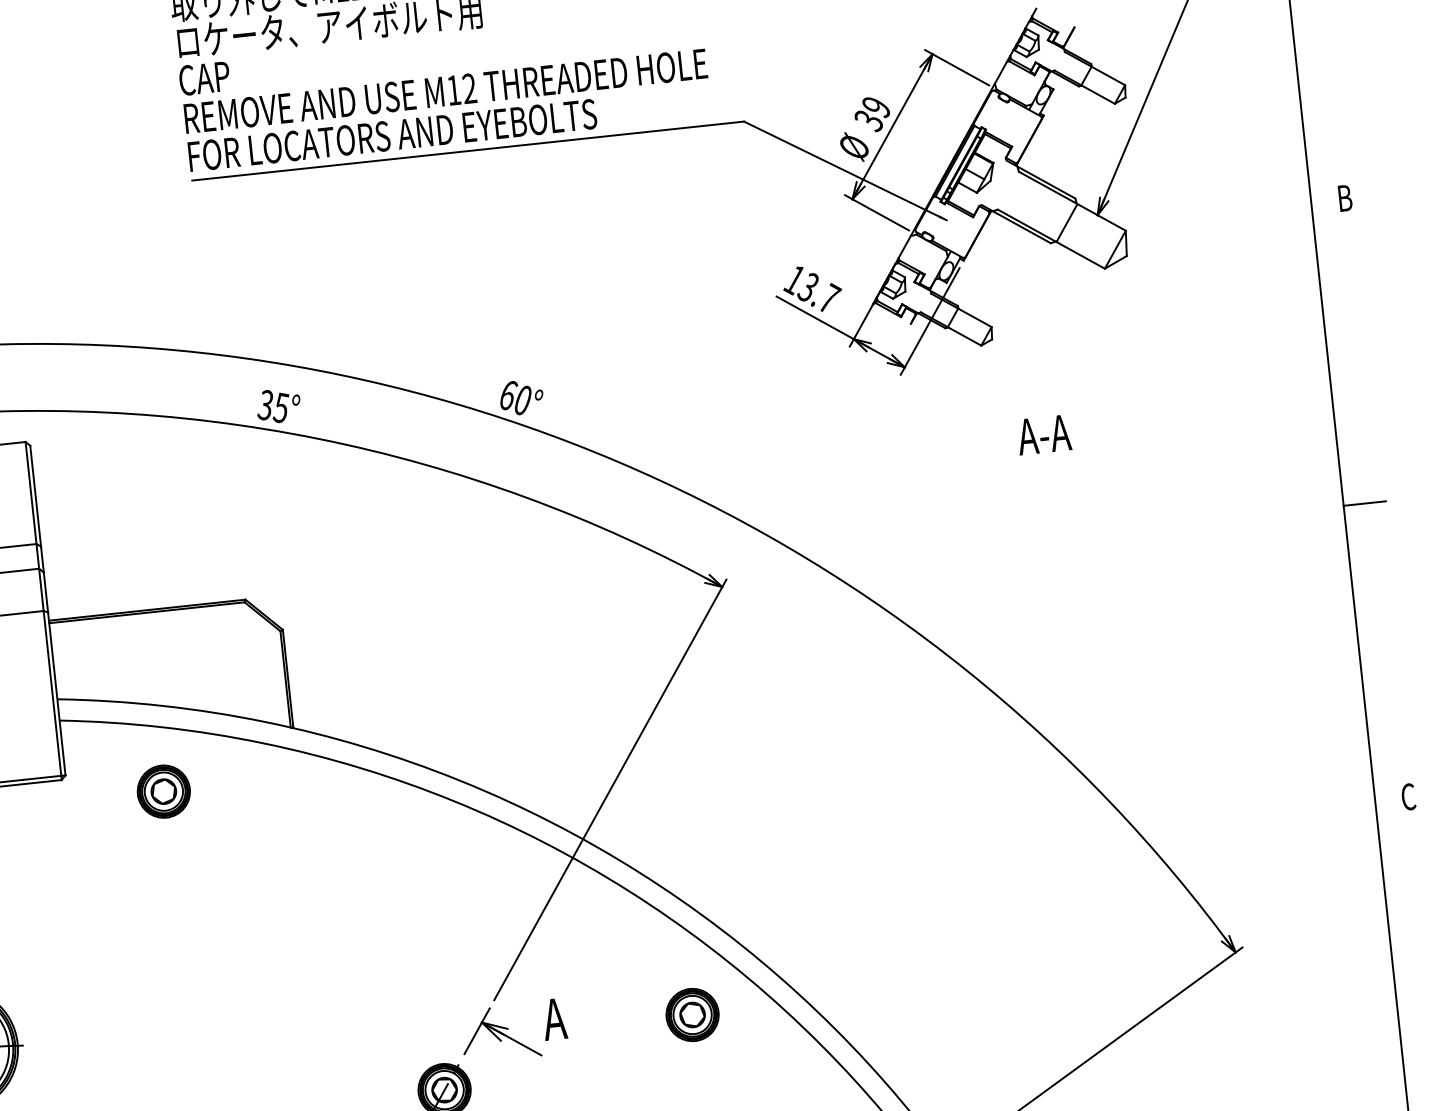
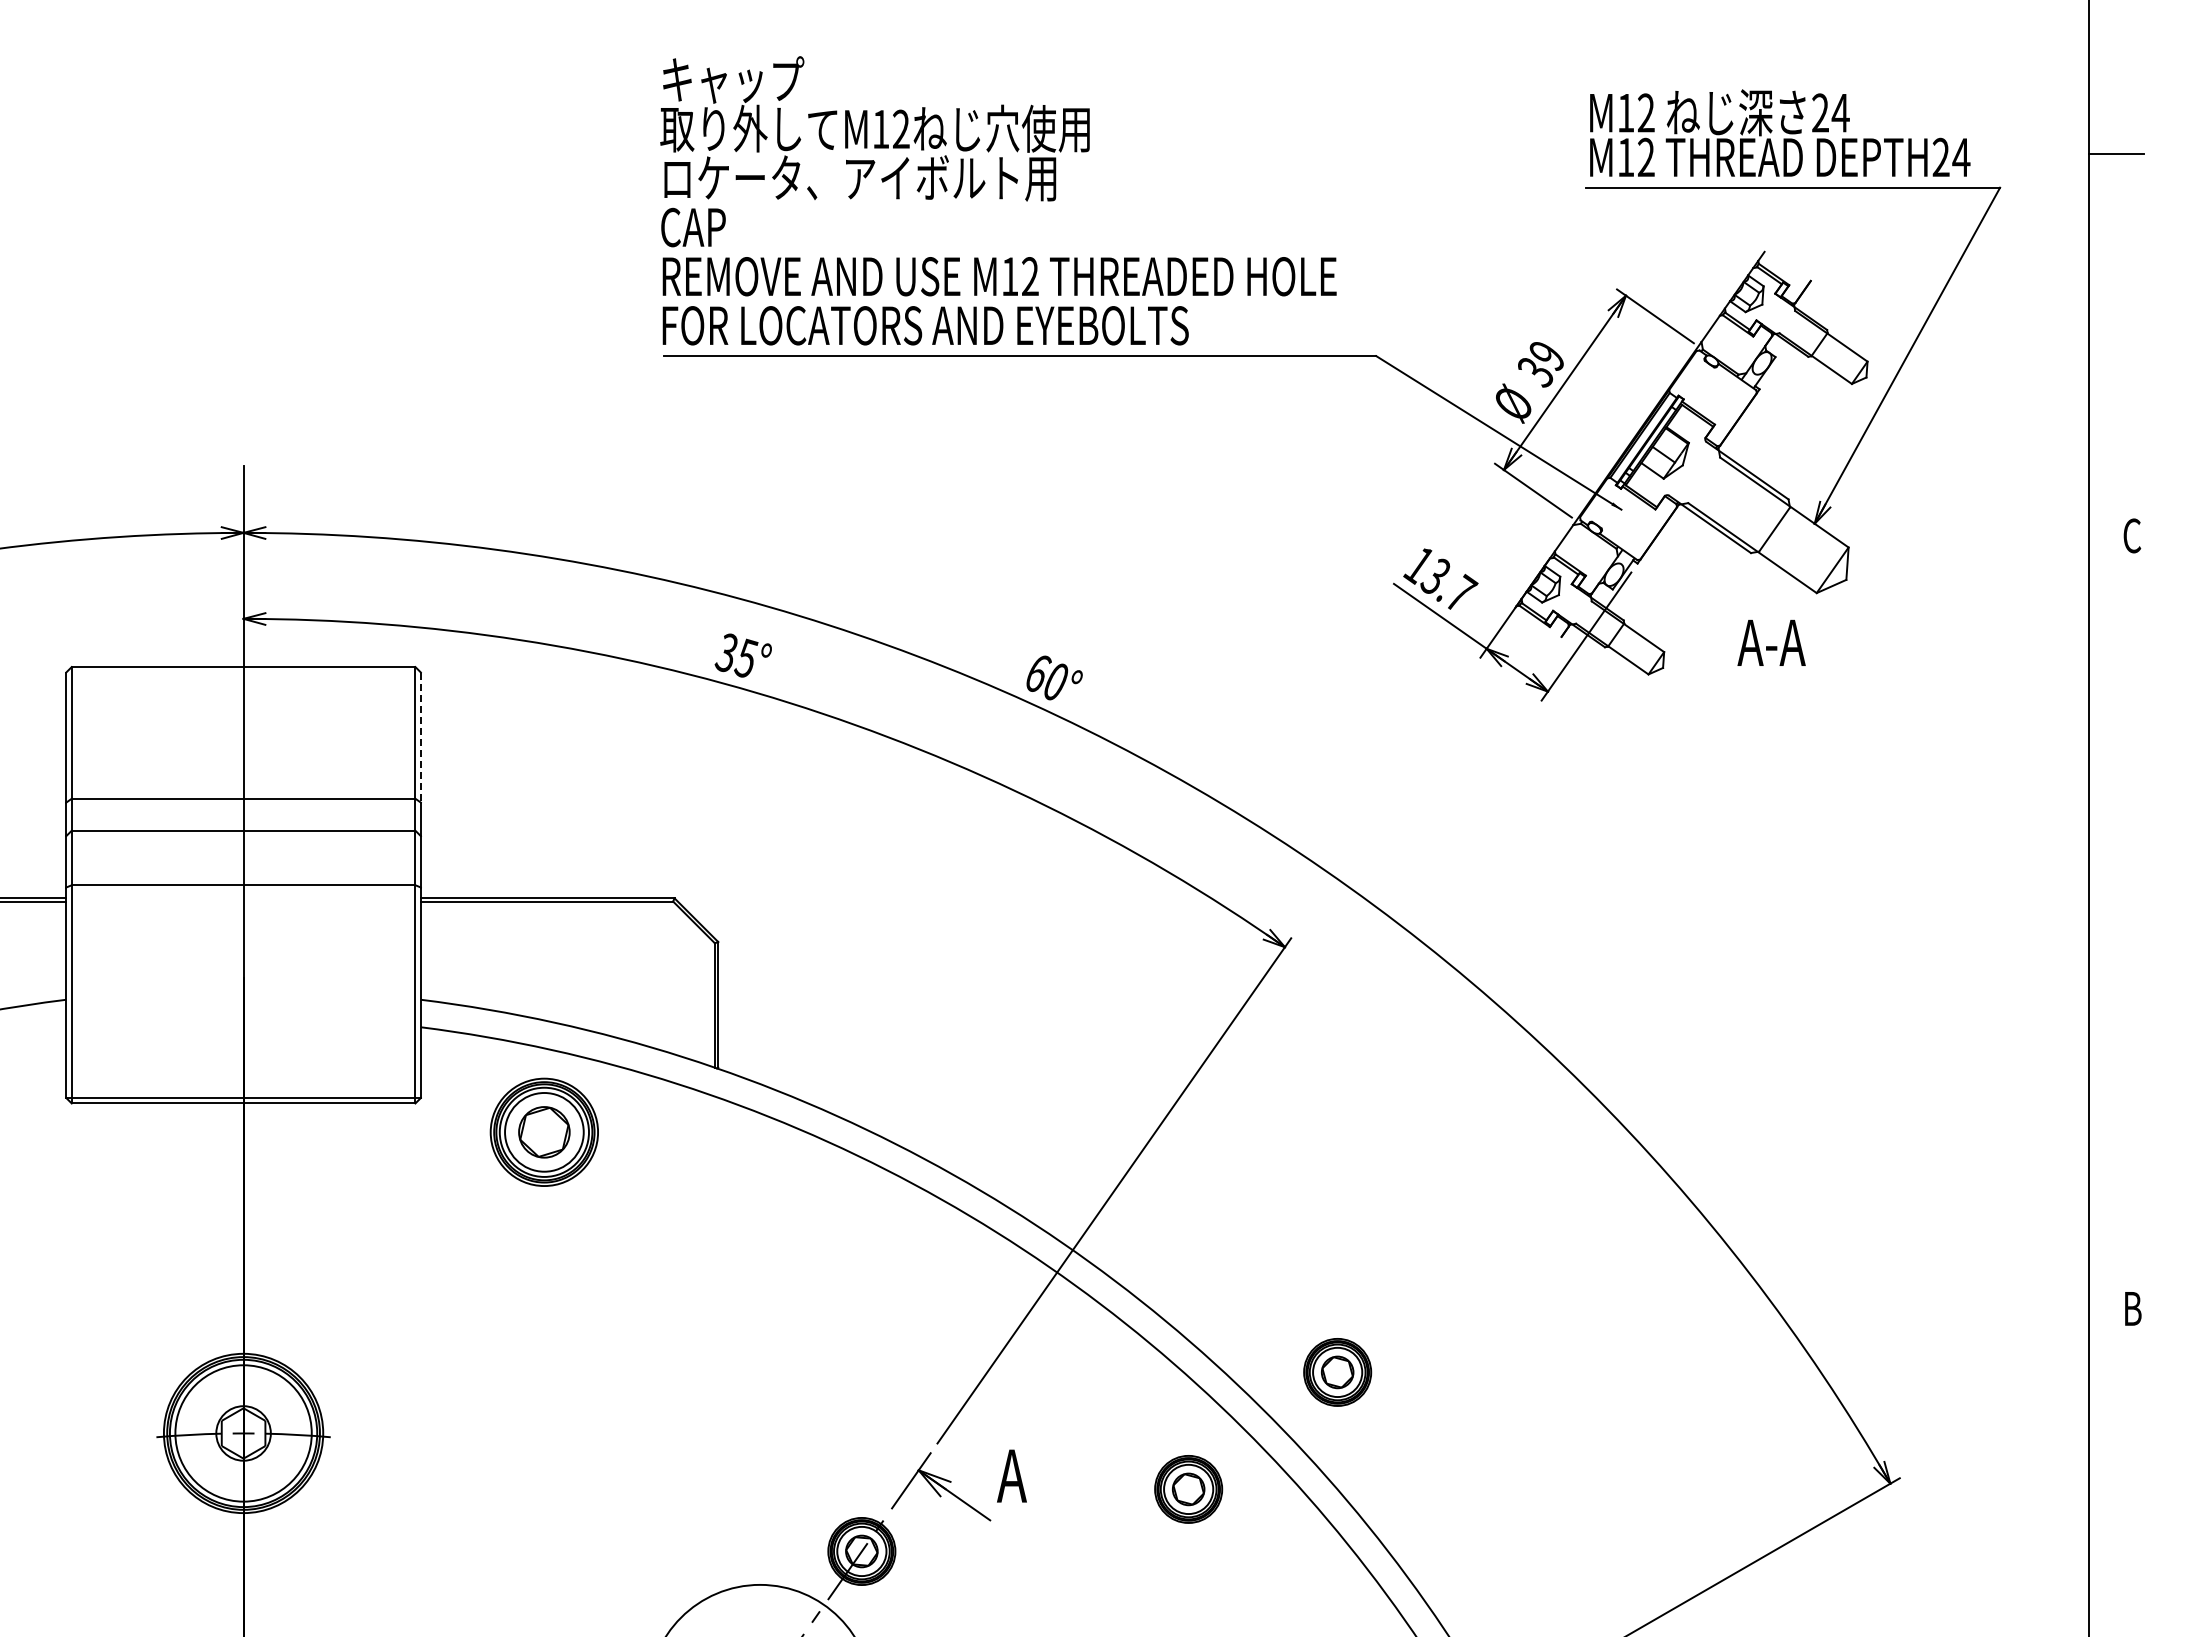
text: (1344, 197) -> (2132, 535), B -> C
text: (1044, 434) -> (1771, 642), moved
line: (35, 496) -> (420, 738), solid -> dashed
line: (1364, 503) -> (2116, 928), removed
part: (163, 791) -> (543, 1131), size x1.6
text: (1408, 796) -> (2132, 1308), C -> B
part: (798, 912) -> (1337, 1372), added

